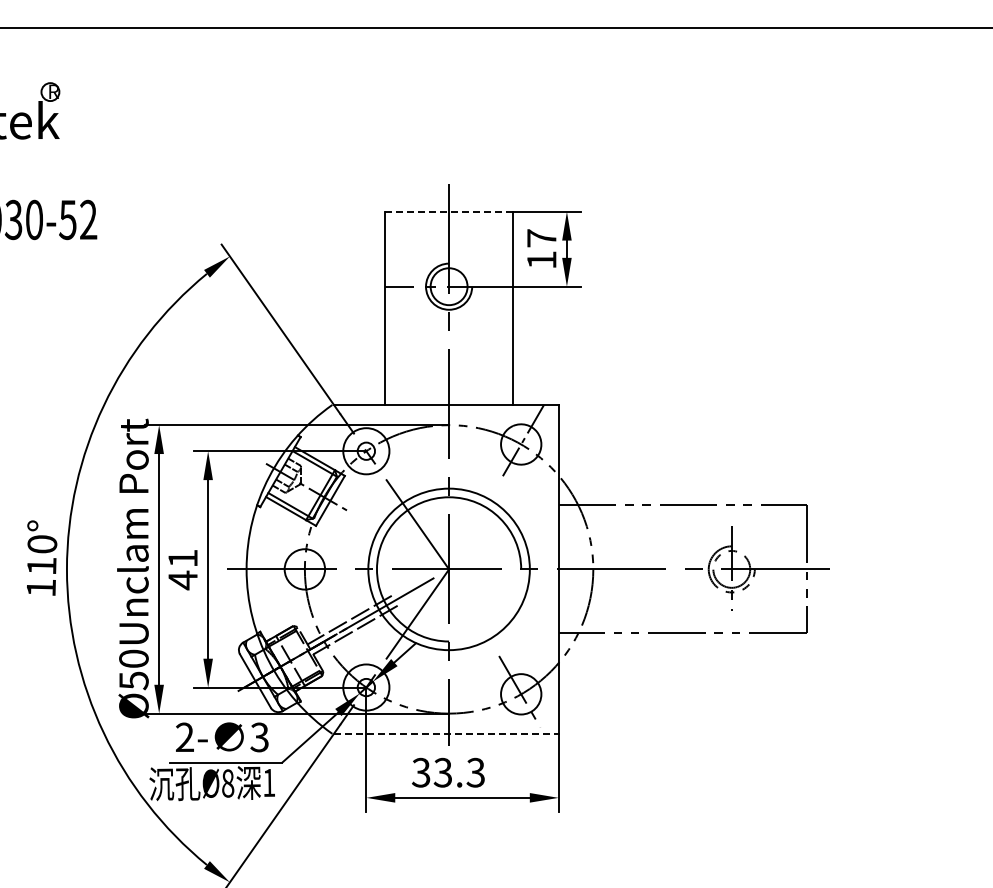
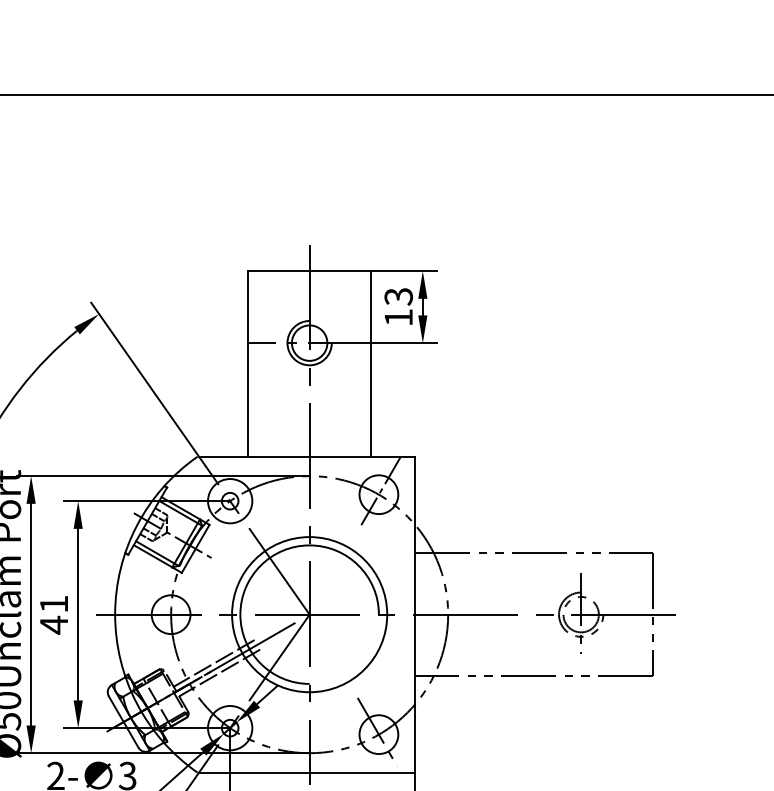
line: (448, 211) -> (309, 270), dashed -> solid
text: (541, 238) -> (398, 296), 17 -> 13
line: (447, 733) -> (308, 772), dashed -> solid

